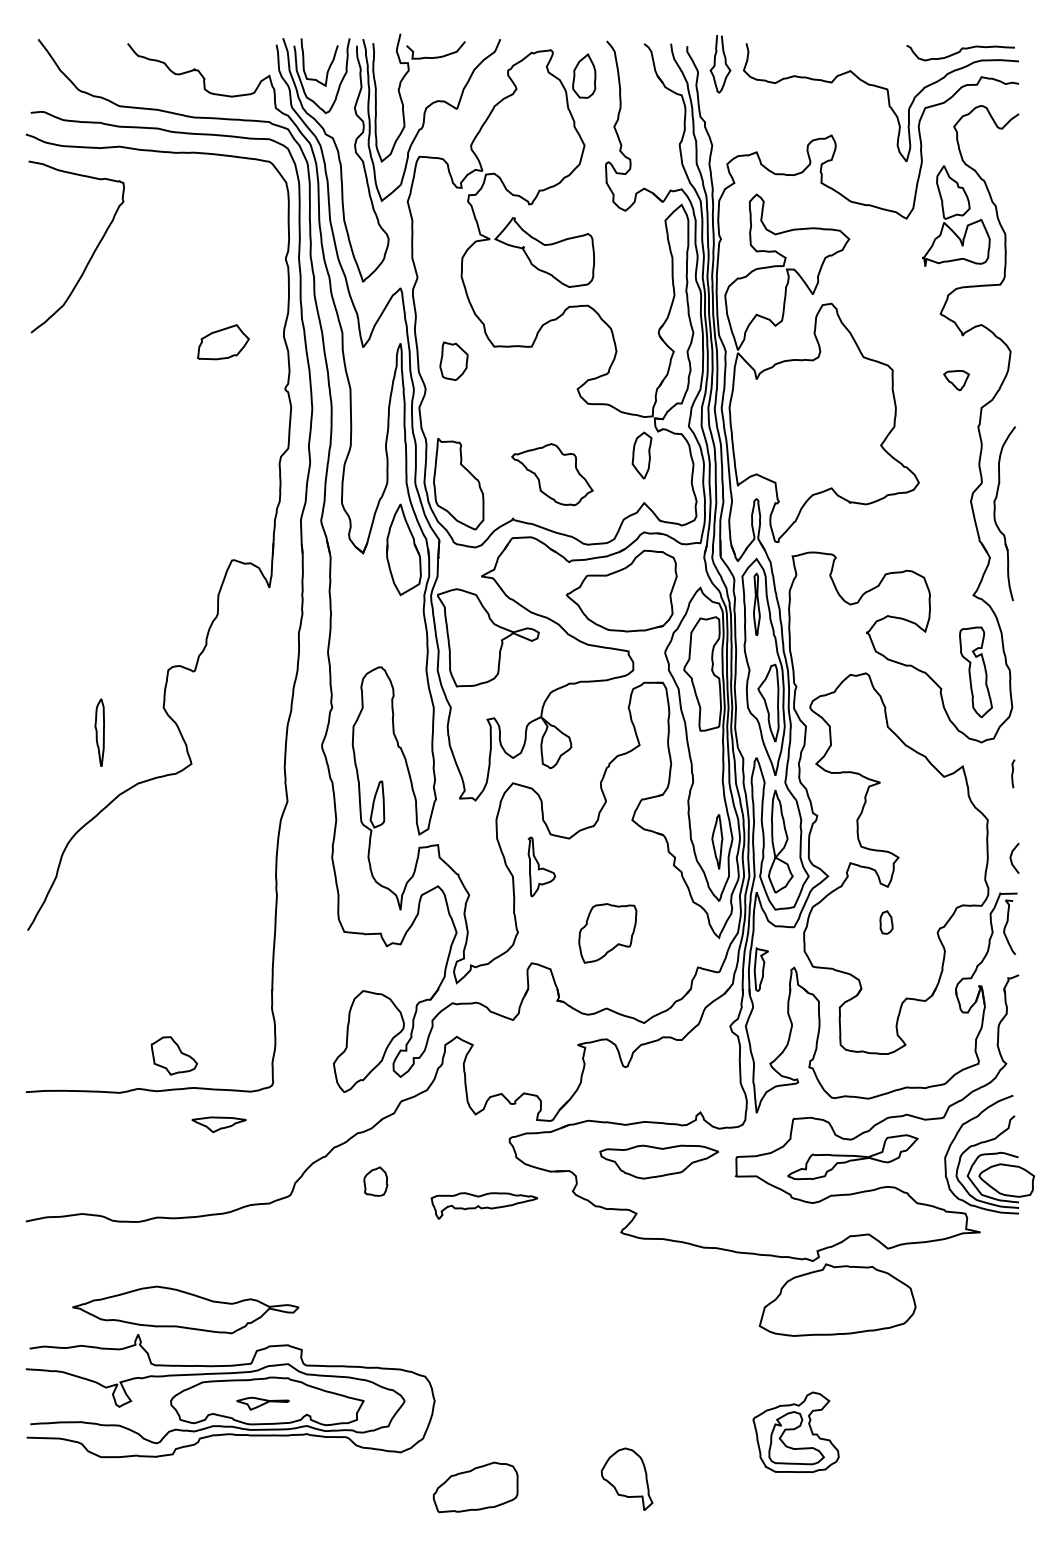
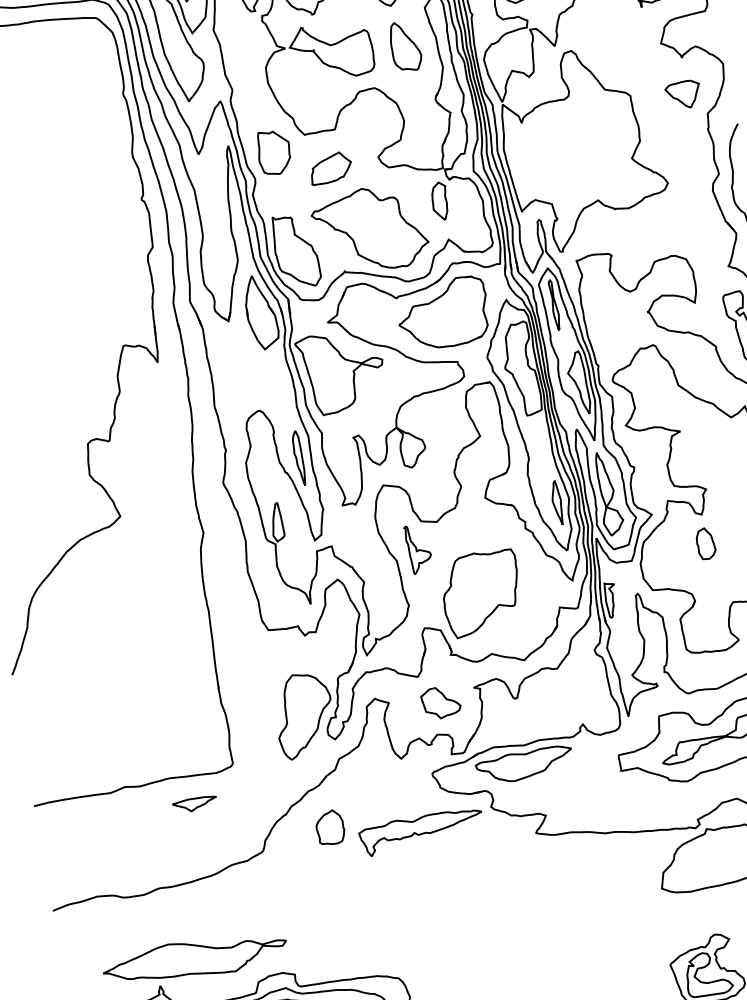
part: (633, 262) -> (404, 46), added
part: (223, 342) -> (330, 168), moved
part: (453, 361) -> (273, 152), size x1.43
part: (956, 380) -> (683, 94), size x1.67
part: (552, 474) -> (370, 229), size x1.67
part: (99, 732) -> (298, 458), moved
part: (886, 922) -> (705, 543), size x1.67
part: (607, 933) -> (481, 593), size x1.67
part: (173, 1055) -> (440, 702), moved
part: (658, 1161) -> (524, 765), moved
part: (375, 1181) -> (330, 827), size x1.43
part: (484, 1205) -> (421, 831), size x1.43

